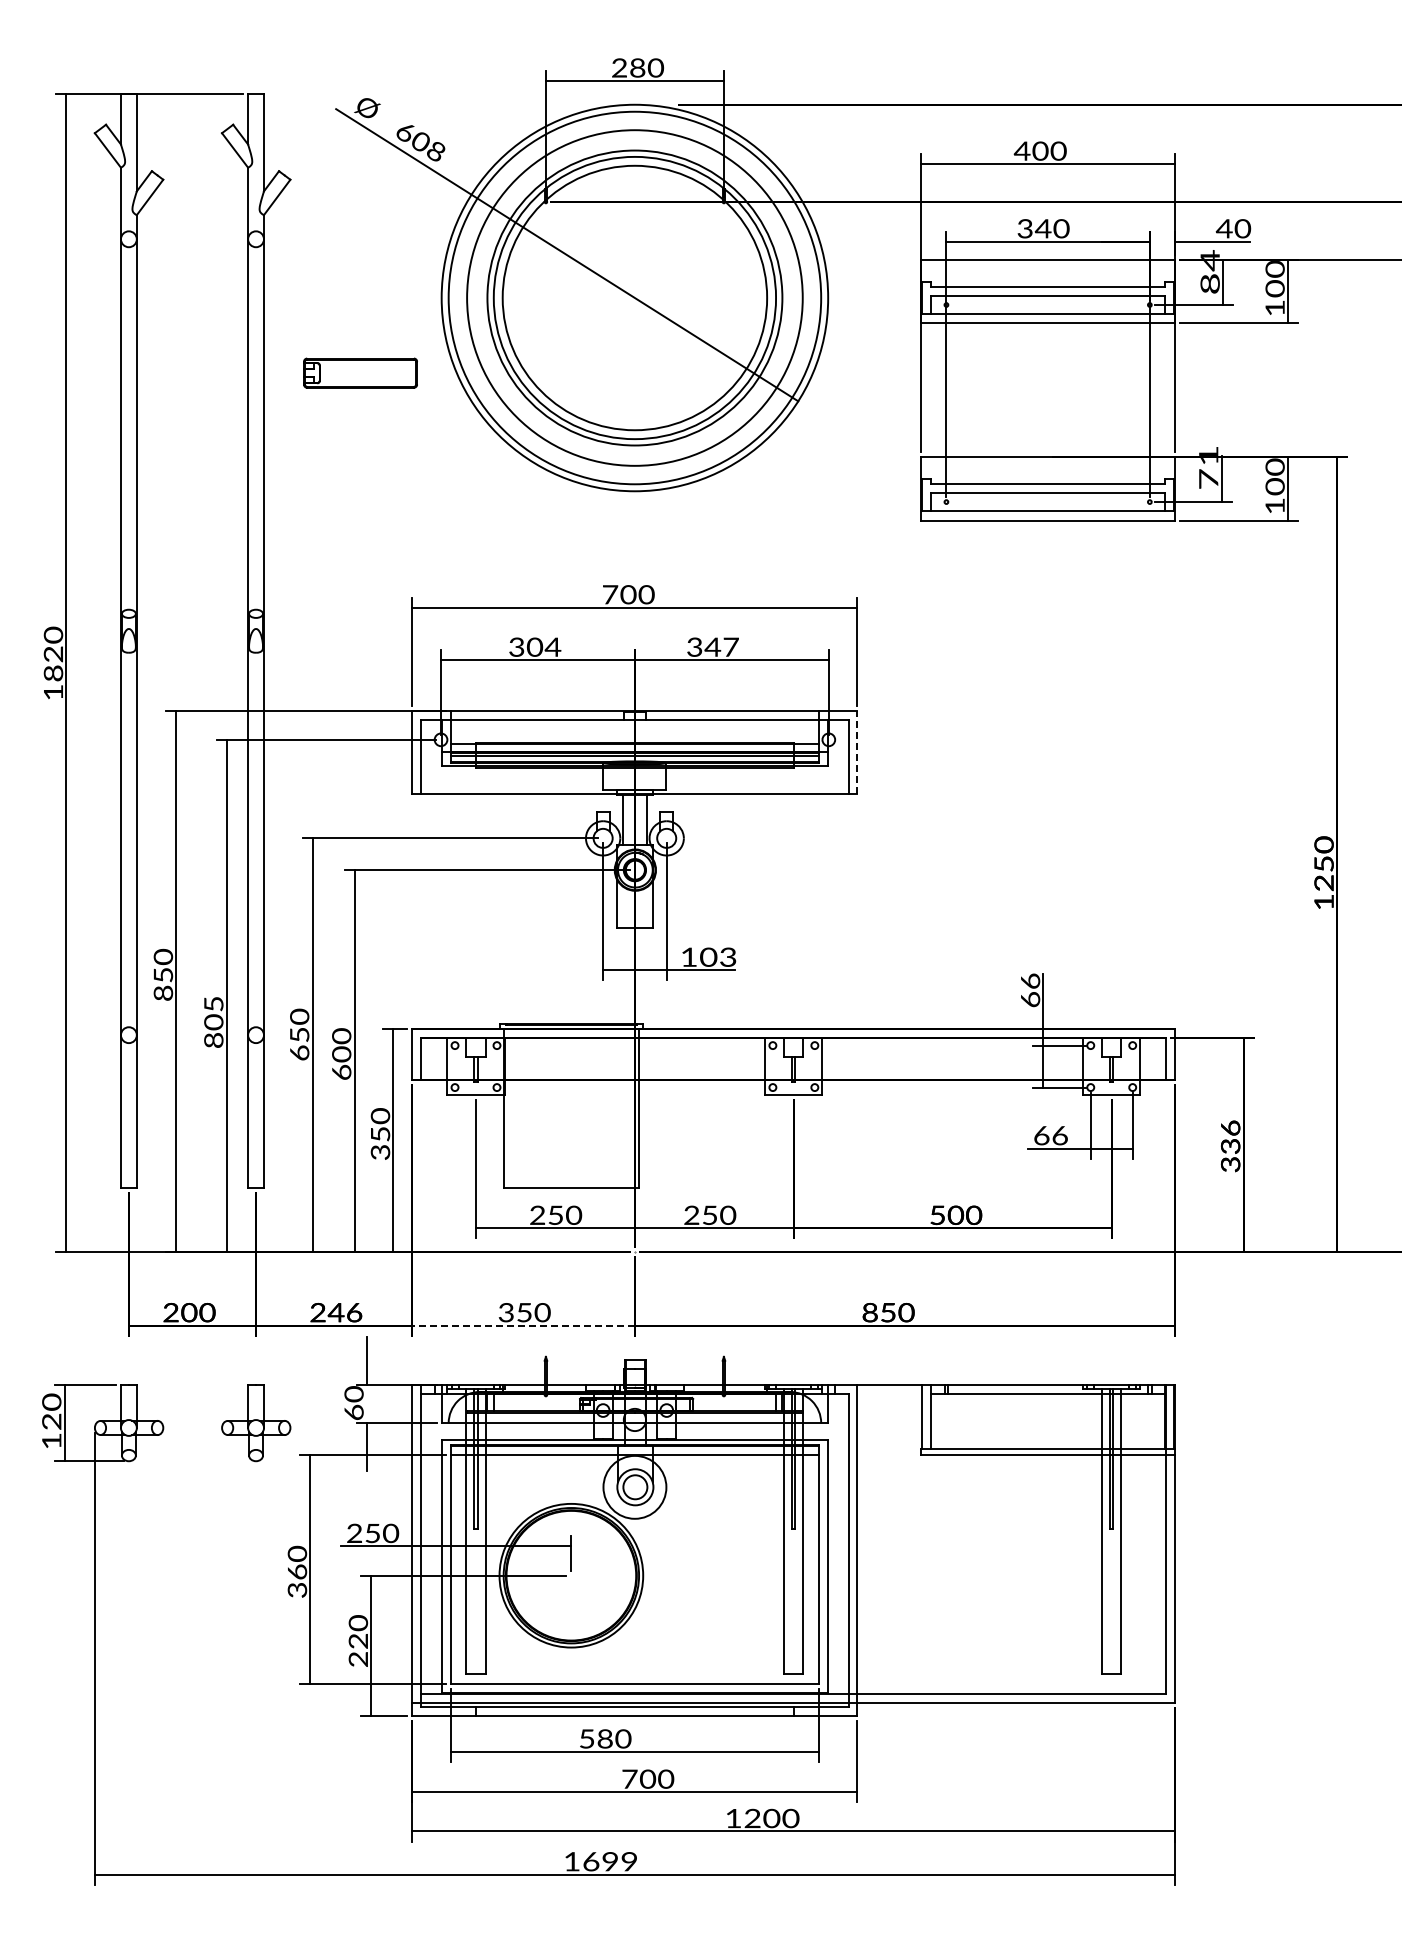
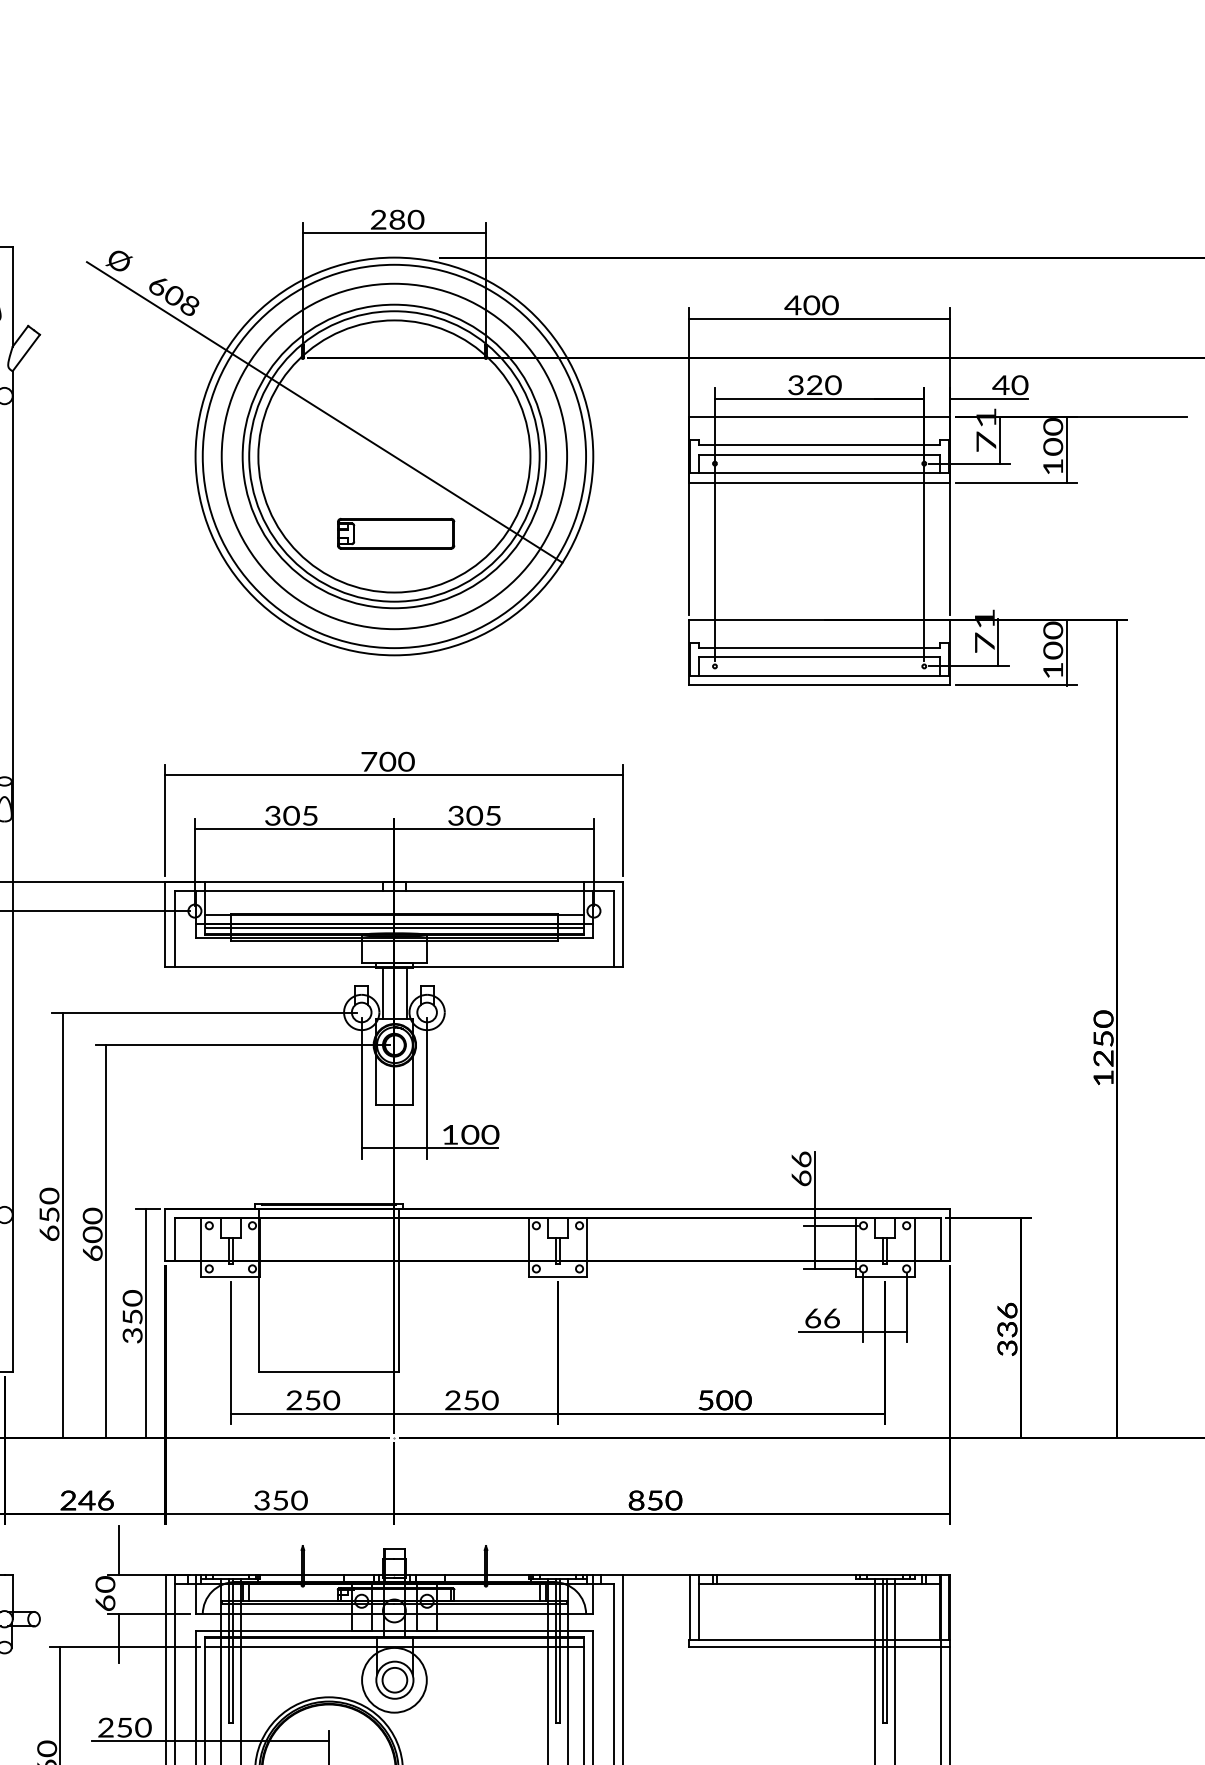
text: (1042, 228) -> (813, 384), 340 -> 320
text: (1209, 271) -> (985, 429), 84 -> 71
part: (360, 372) -> (396, 533), moved
text: (552, 646) -> (309, 815), 304 -> 305
text: (721, 646) -> (483, 815), 347 -> 305
line: (857, 752) -> (623, 924), dashed -> solid
text: (727, 957) -> (489, 1135), 103 -> 100
line: (523, 1325) -> (279, 1513), dashed -> solid

